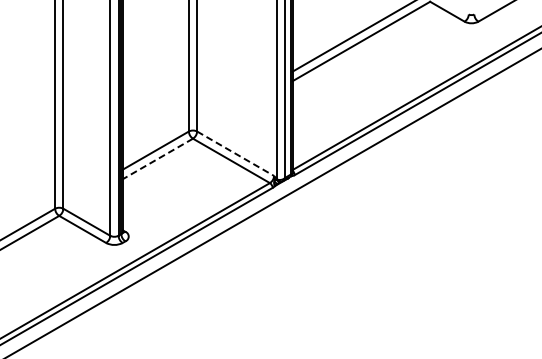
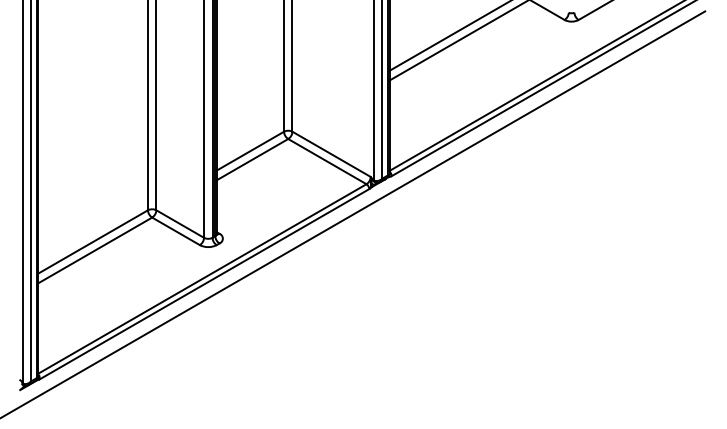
line: (236, 153) -> (332, 154), dashed -> solid
line: (157, 158) -> (252, 159), dashed -> solid

